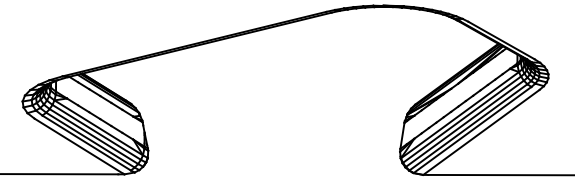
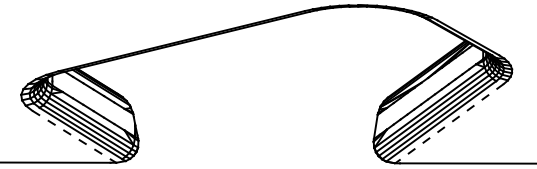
line: (481, 132) -> (449, 123), solid -> dashed
line: (79, 146) -> (74, 136), solid -> dashed

